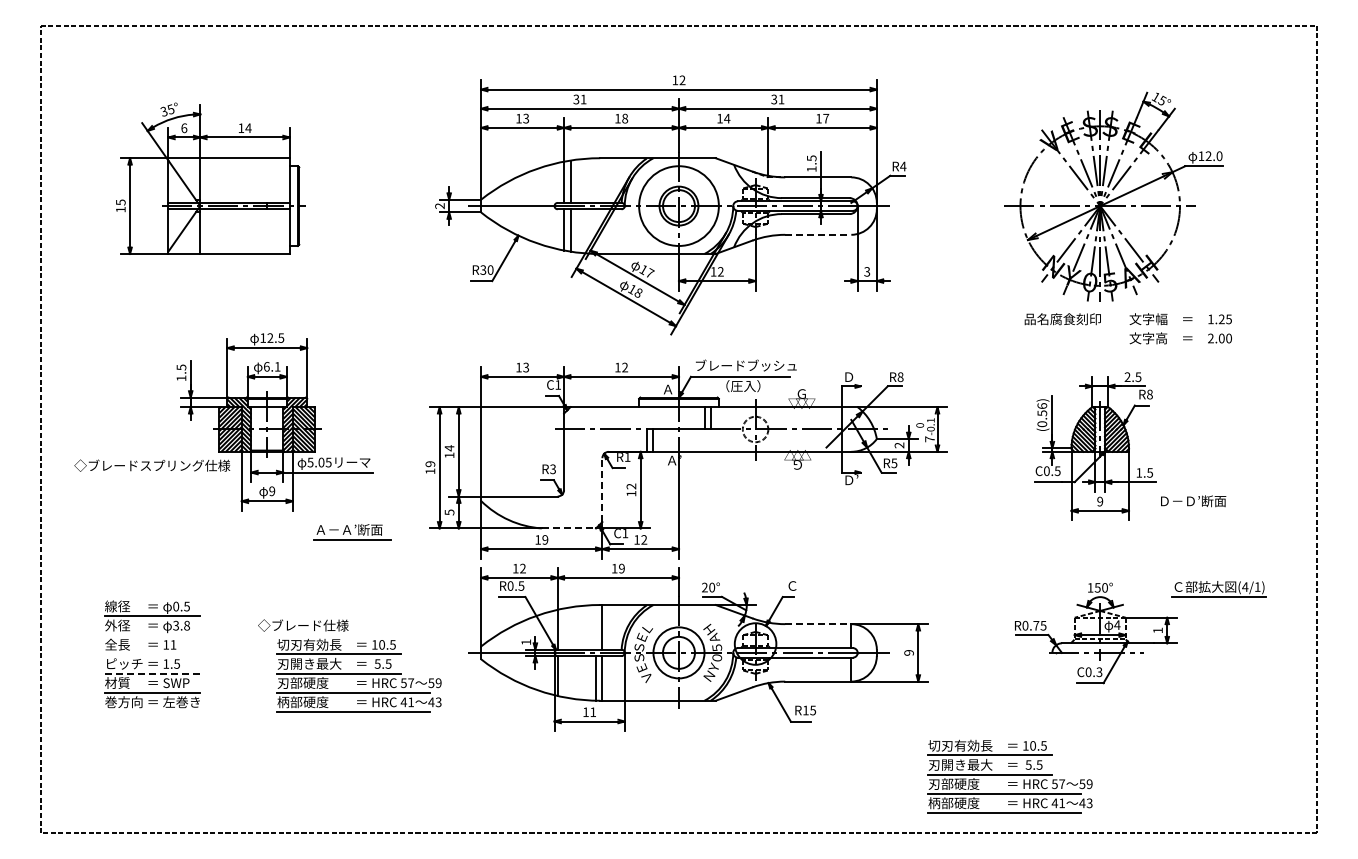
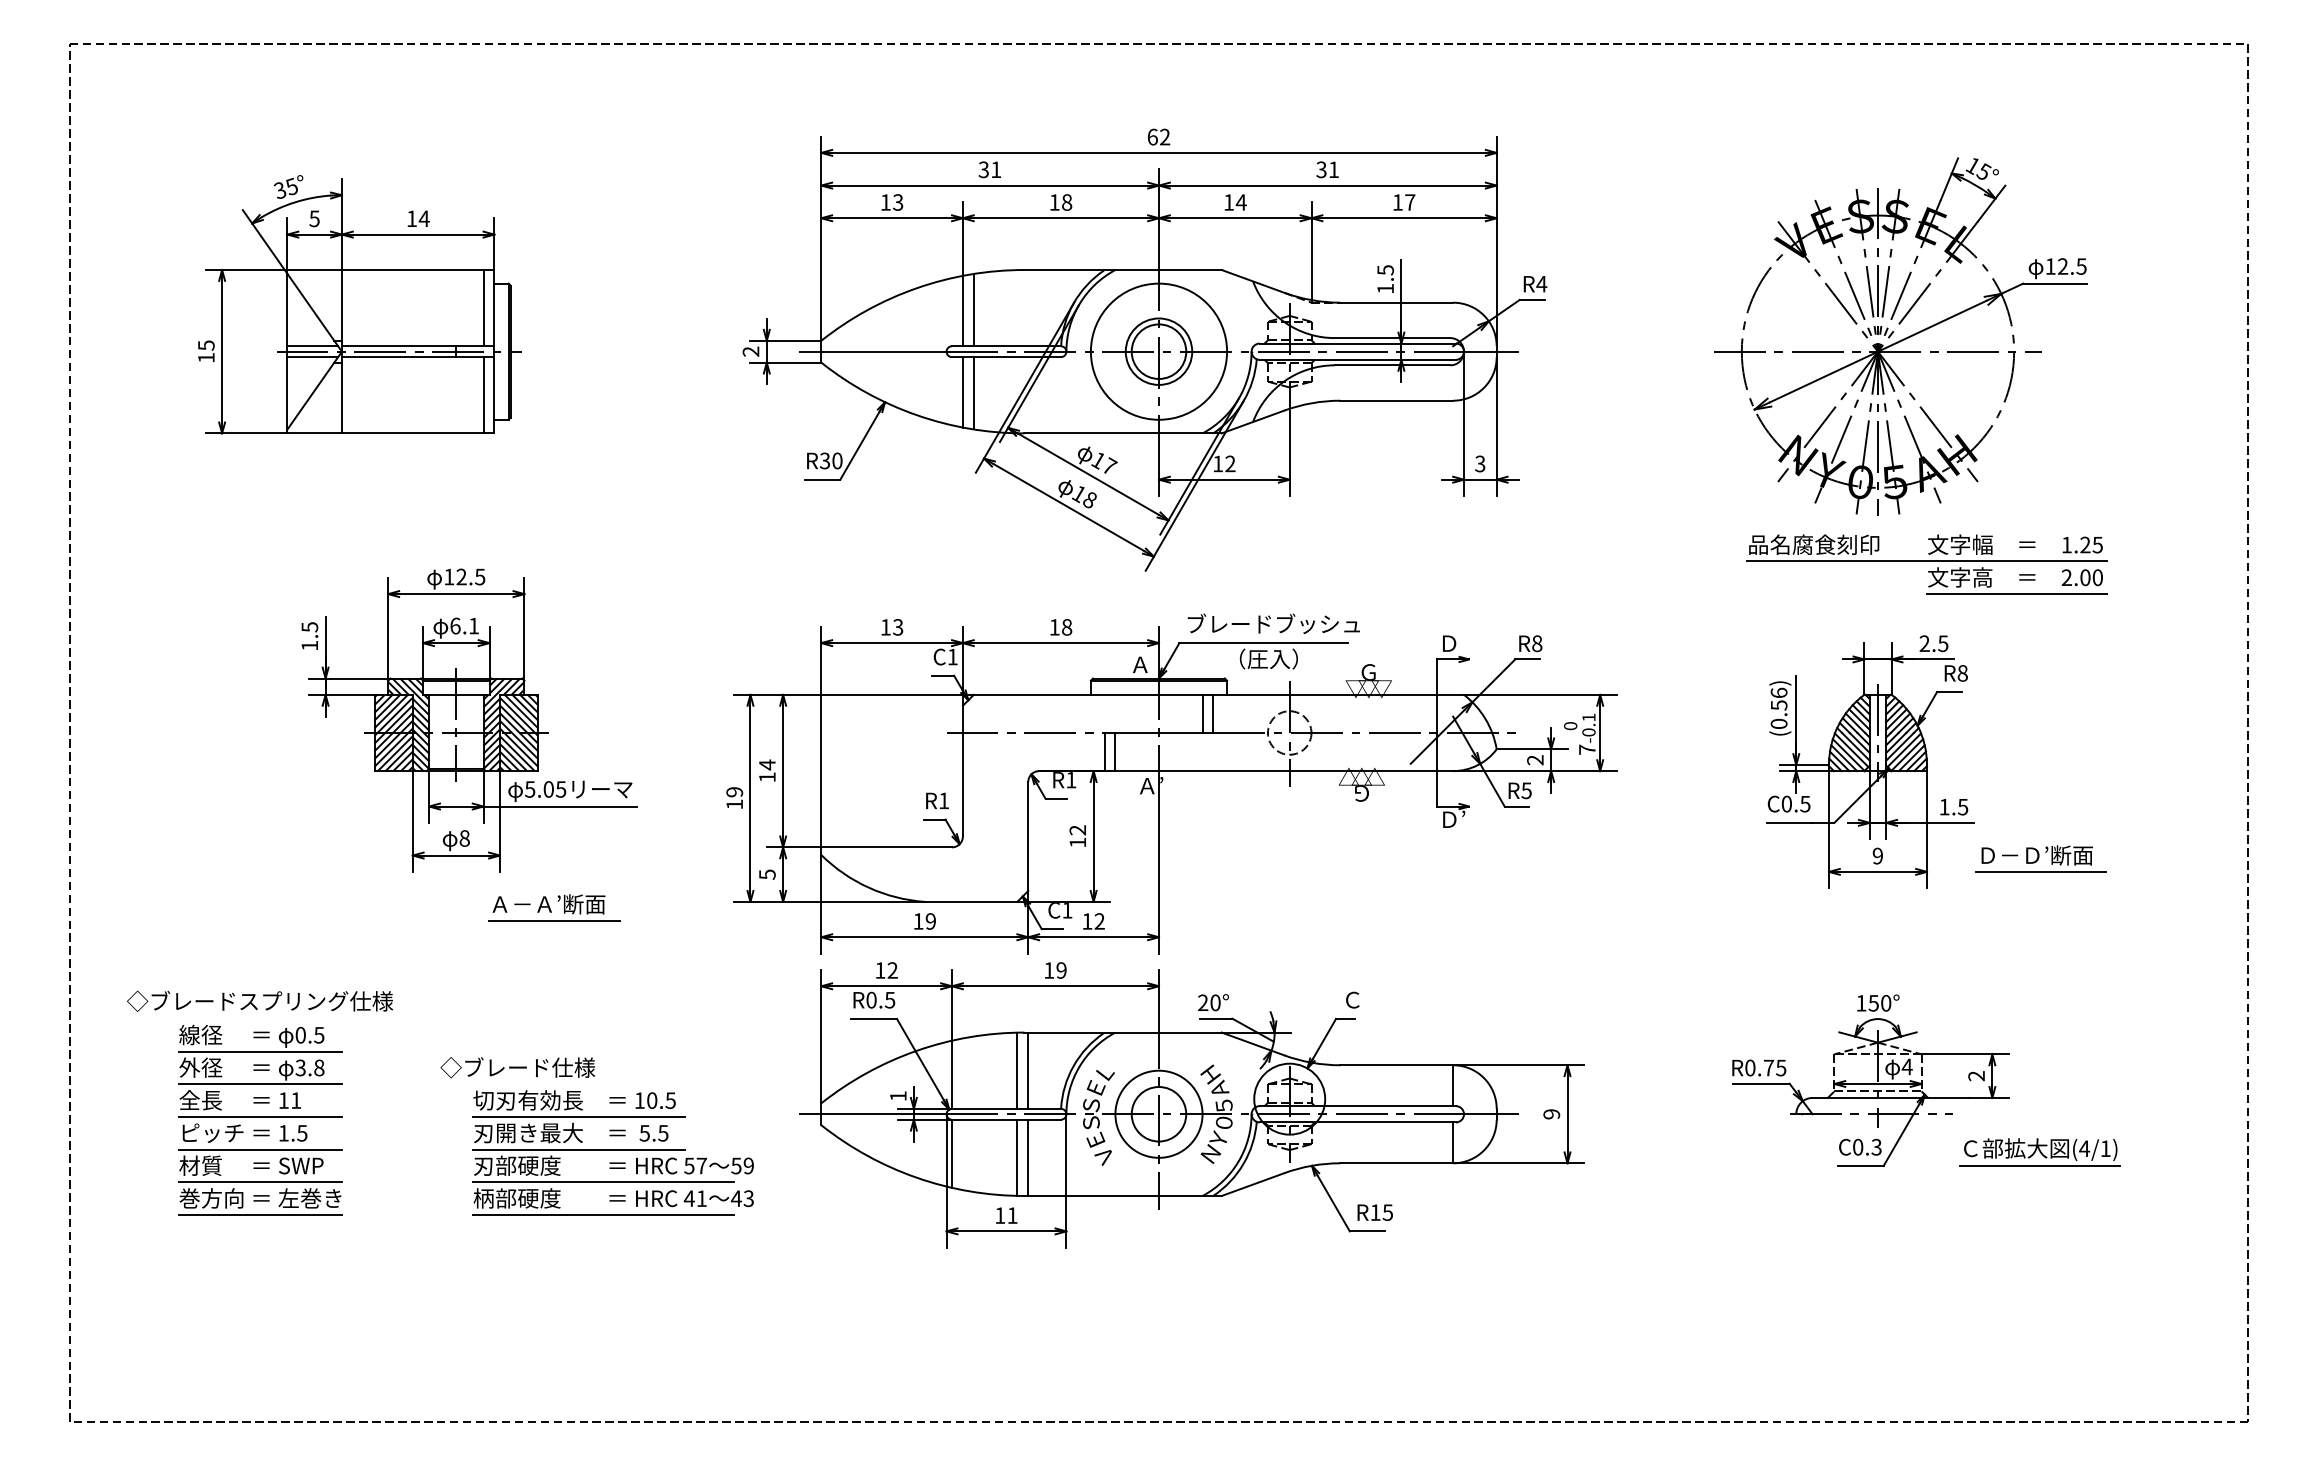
text: (675, 80) -> (1153, 137), 12 -> 62
text: (184, 128) -> (314, 219), 6 -> 5
text: (1219, 155) -> (2081, 265), 12.0 -> 12.5
line: (283, 180) -> (483, 308), added
line: (283, 231) -> (483, 395), added
line: (818, 234) -> (1397, 400), dashed -> solid
line: (1128, 328) -> (1926, 560), added
line: (1181, 348) -> (2016, 594), added
text: (625, 367) -> (1067, 627), 12 -> 18
text: (152, 465) -> (260, 1000), moved
text: (552, 469) -> (943, 801), R3 -> R1
line: (602, 490) -> (1028, 837), dashed -> solid
text: (272, 491) -> (465, 838), 9 -> 8
line: (1195, 510) -> (2040, 871), added
line: (569, 528) -> (972, 901), dashed -> solid
part: (352, 532) -> (553, 908), moved
part: (1218, 589) -> (2038, 1152), moved
line: (818, 624) -> (1397, 1065), dashed -> solid
line: (596, 627) -> (1018, 1070), added
text: (1157, 630) -> (1975, 1076), 1 -> 2
line: (152, 635) -> (260, 1084), added
line: (152, 654) -> (260, 1117), added
line: (152, 673) -> (260, 1149), dashed -> solid
line: (152, 711) -> (260, 1214), added
part: (1009, 776) -> (1723, 1325), removed

